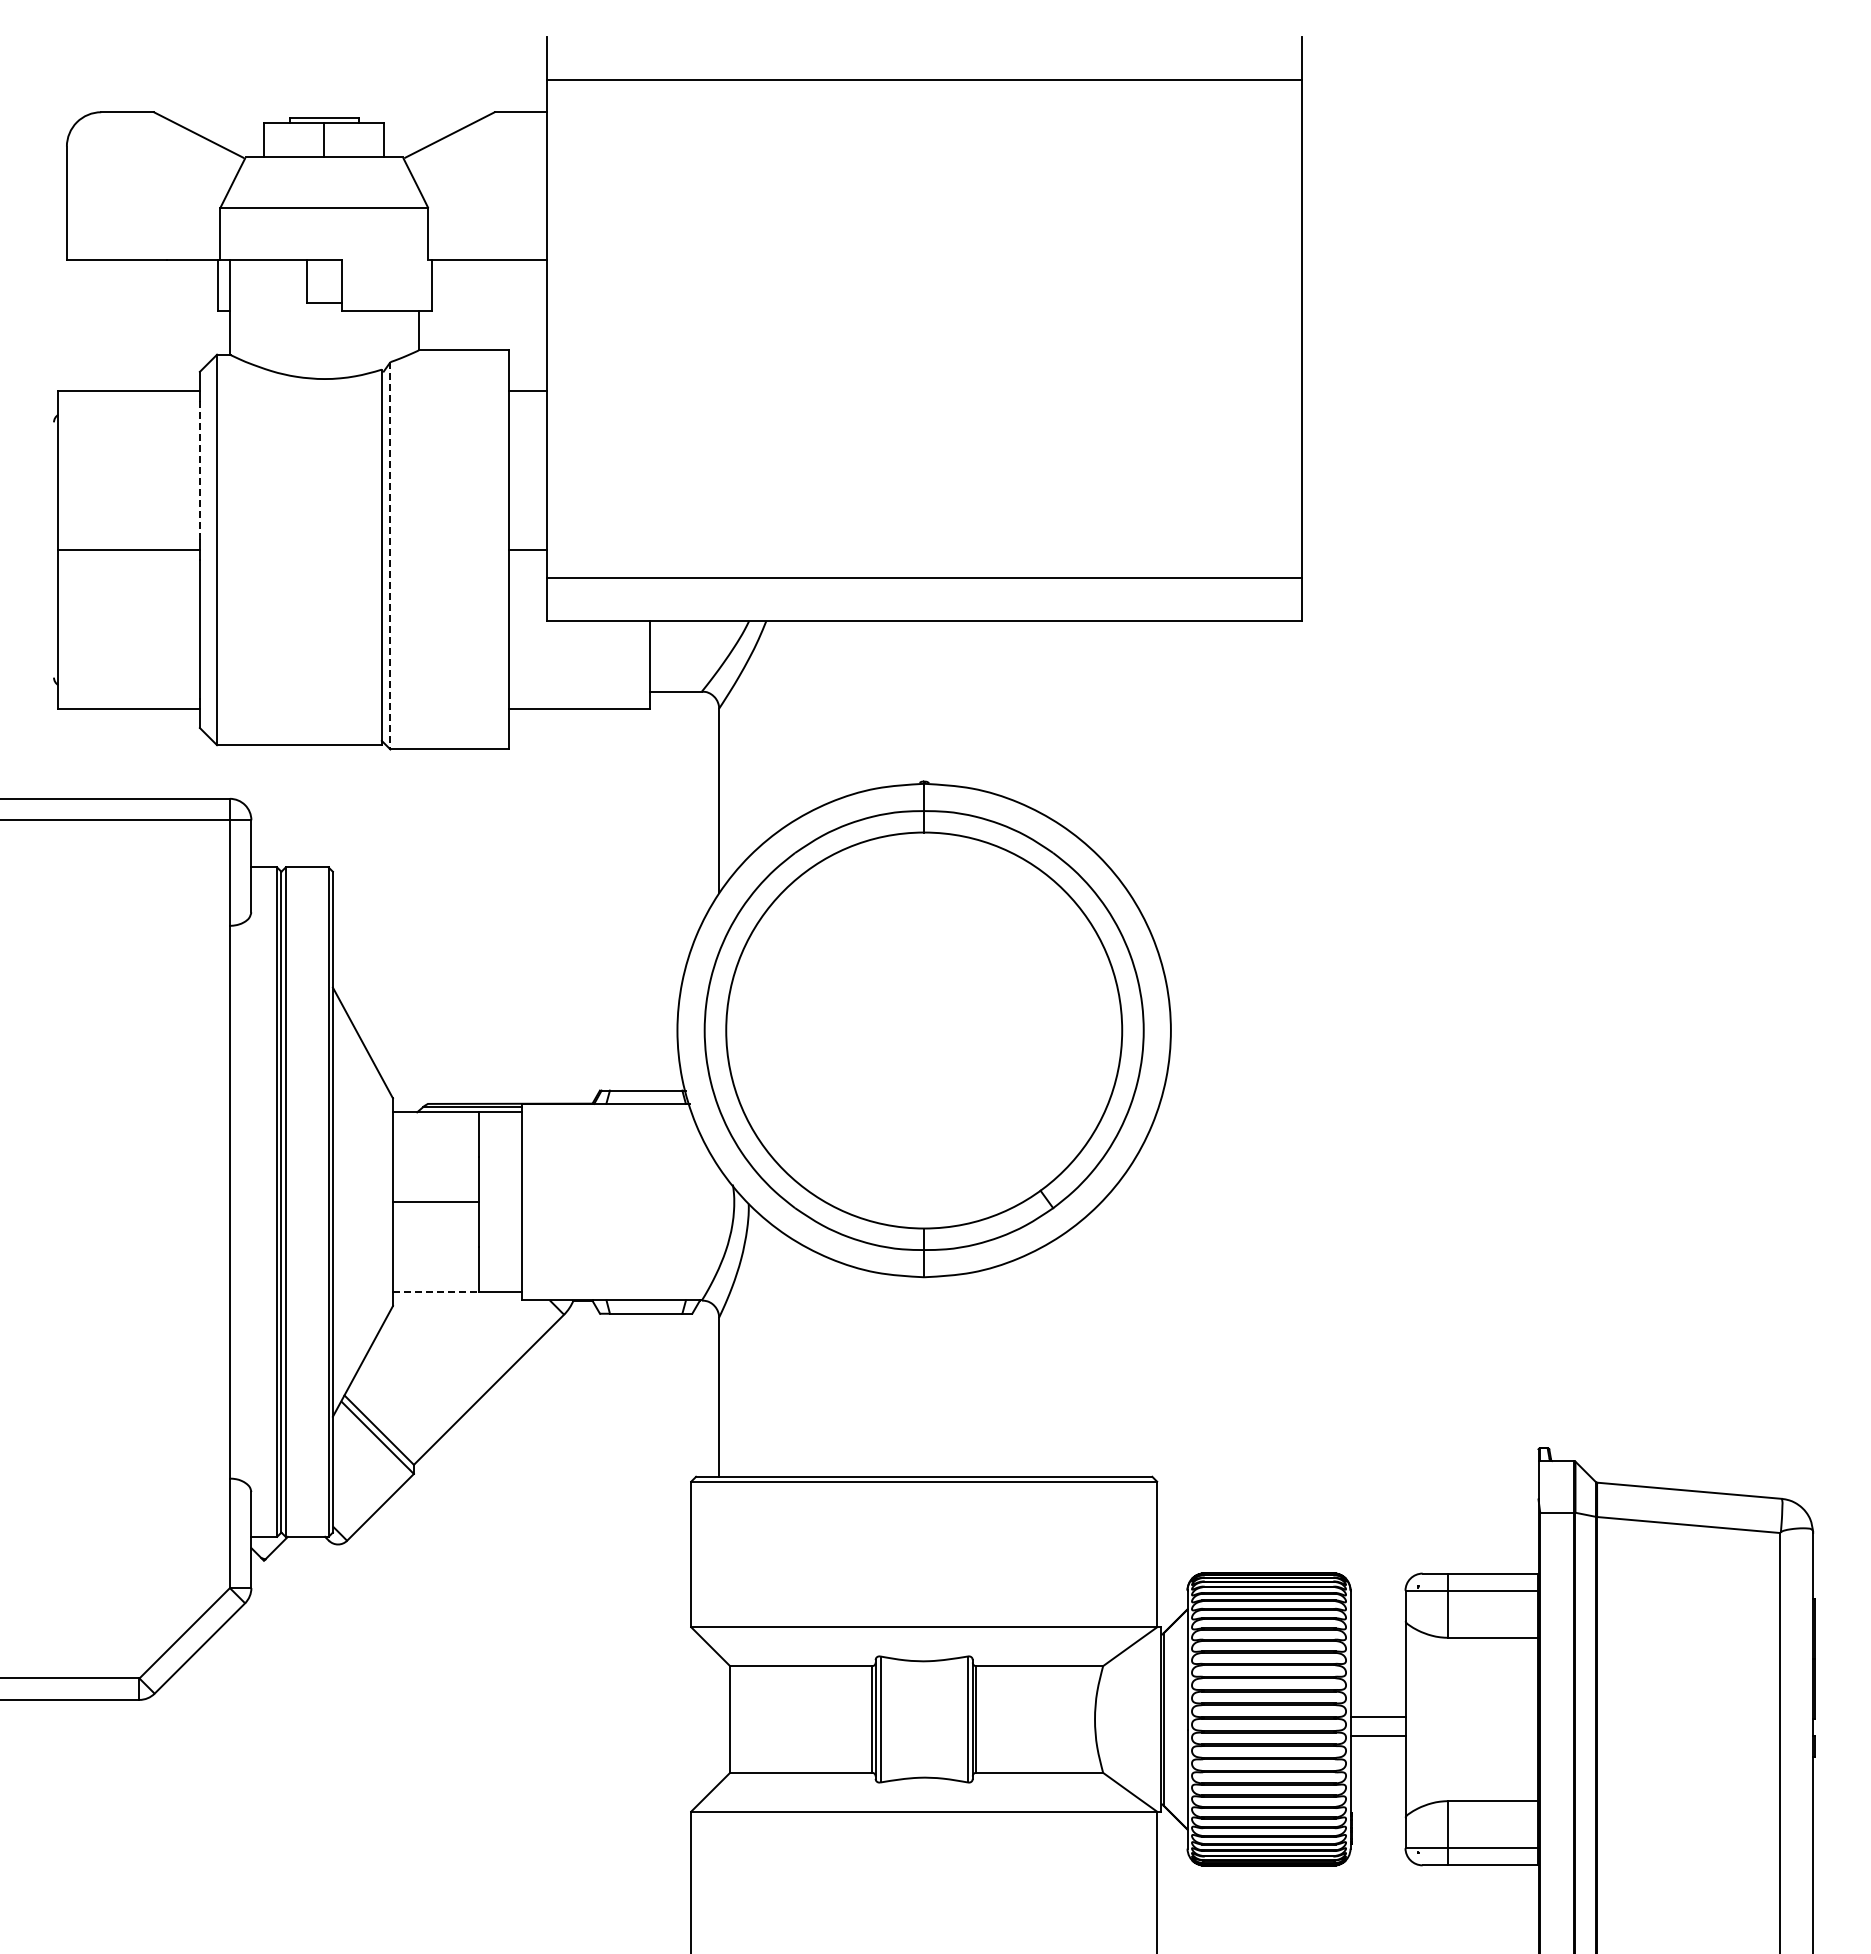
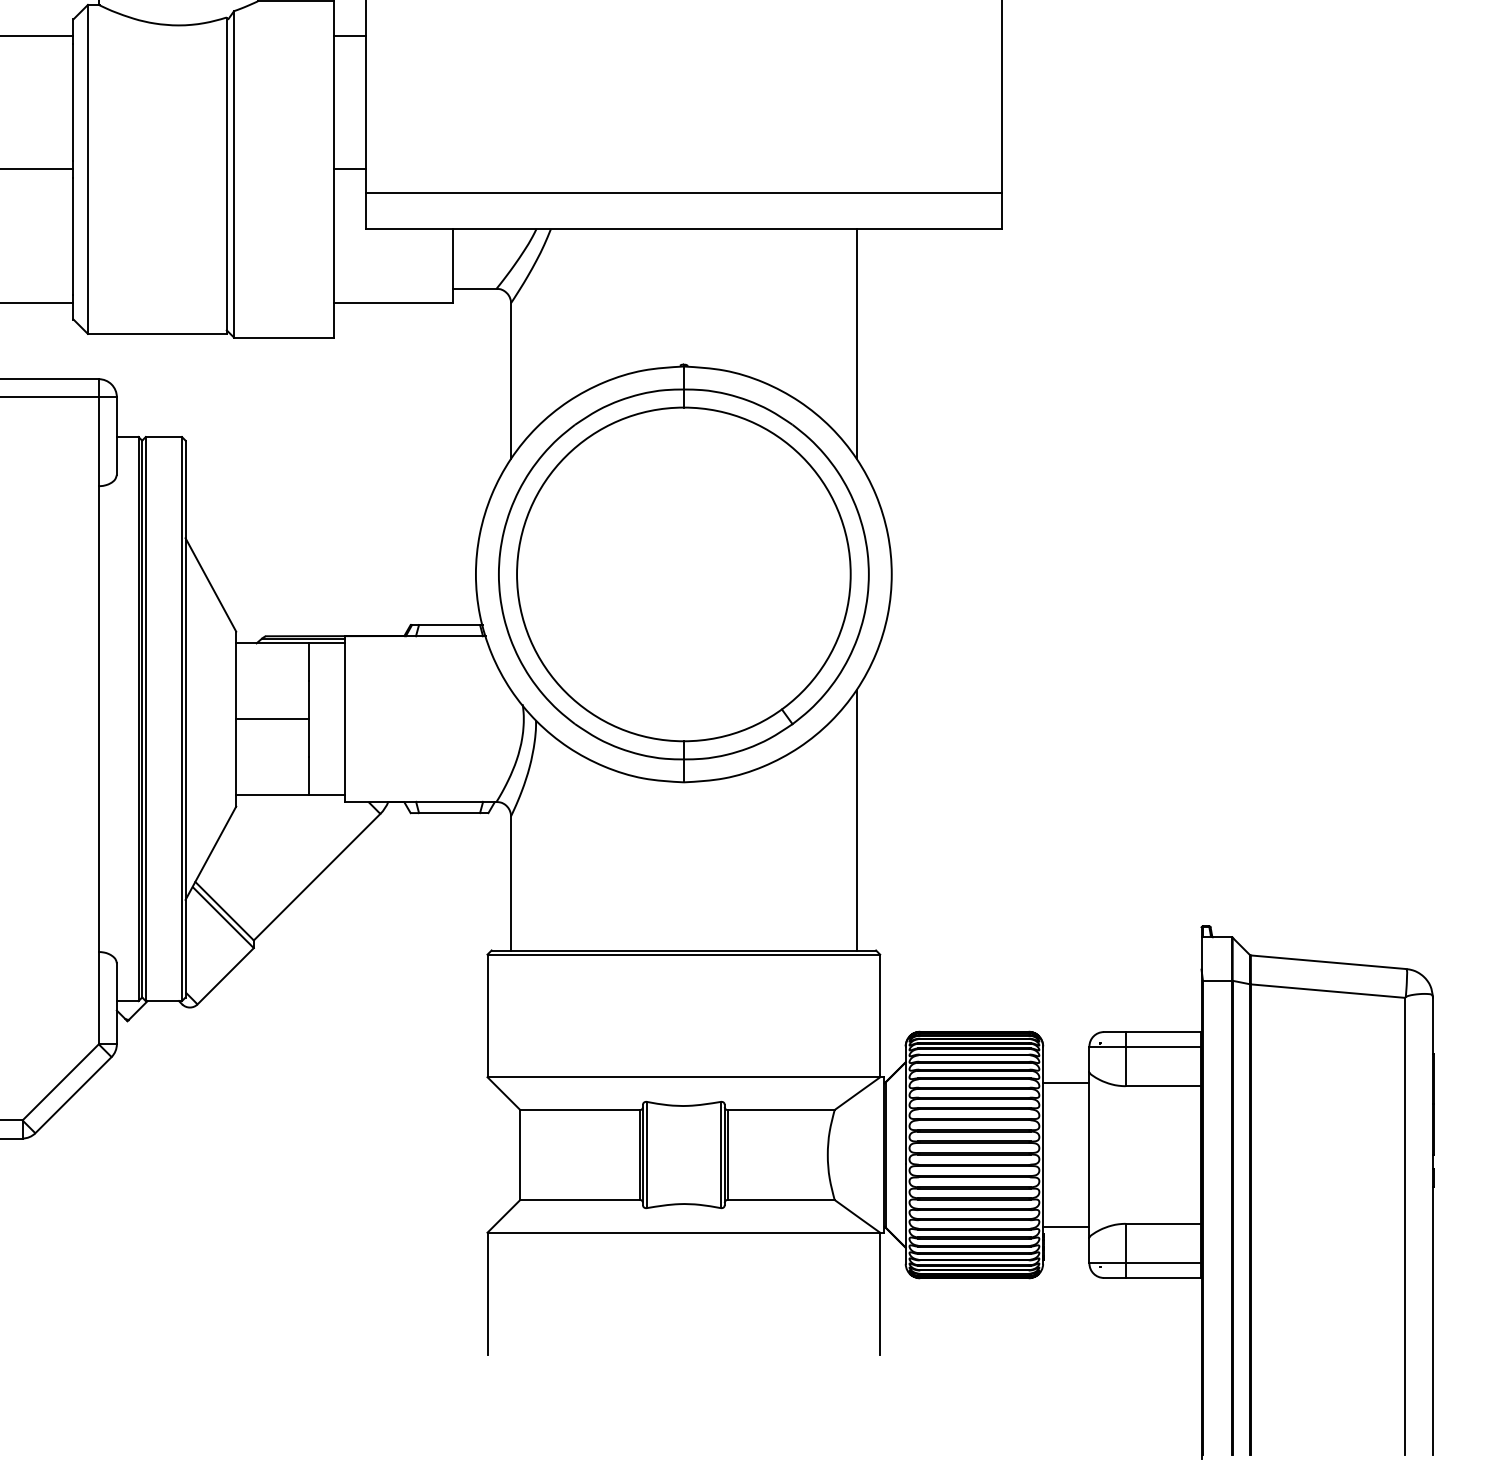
line: (199, 470) -> (73, 102), dashed -> solid
line: (390, 555) -> (234, 174), dashed -> solid
line: (1129, 756) -> (856, 343), added
line: (435, 1292) -> (272, 795), dashed -> solid
line: (1129, 1321) -> (856, 819), added
line: (1377, 1716) -> (1065, 1226), moved
line: (1377, 1736) -> (1065, 1083), moved

